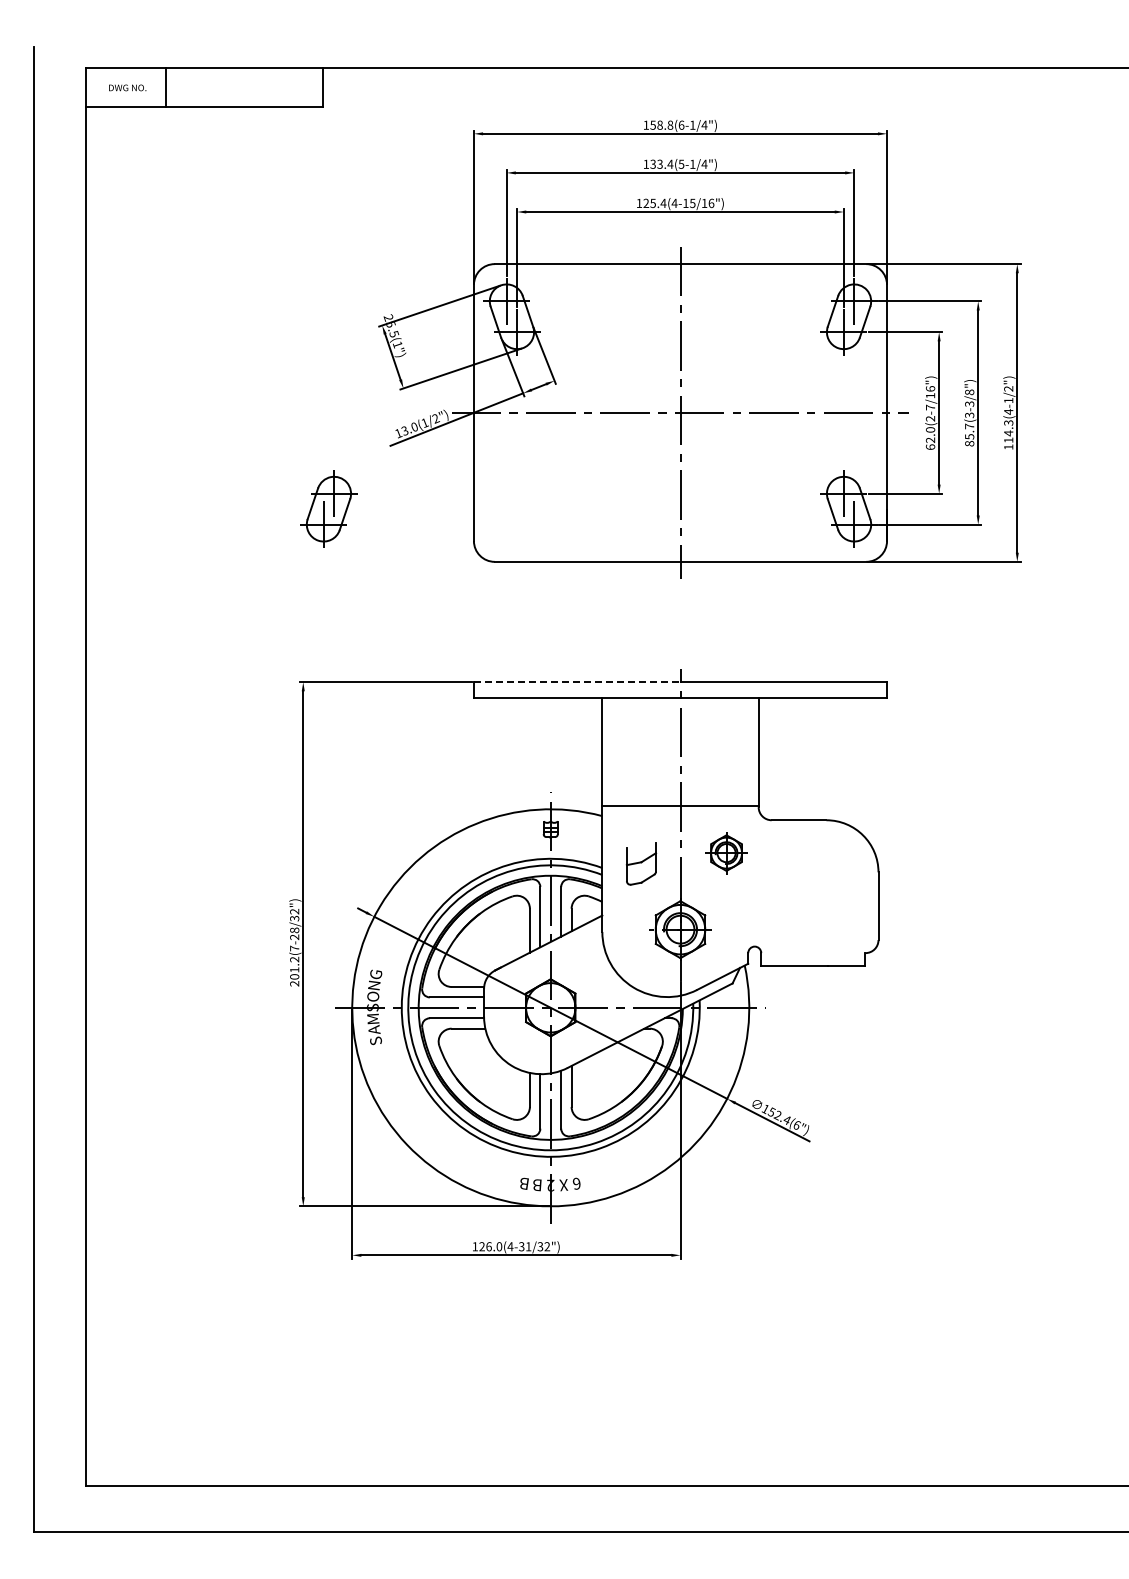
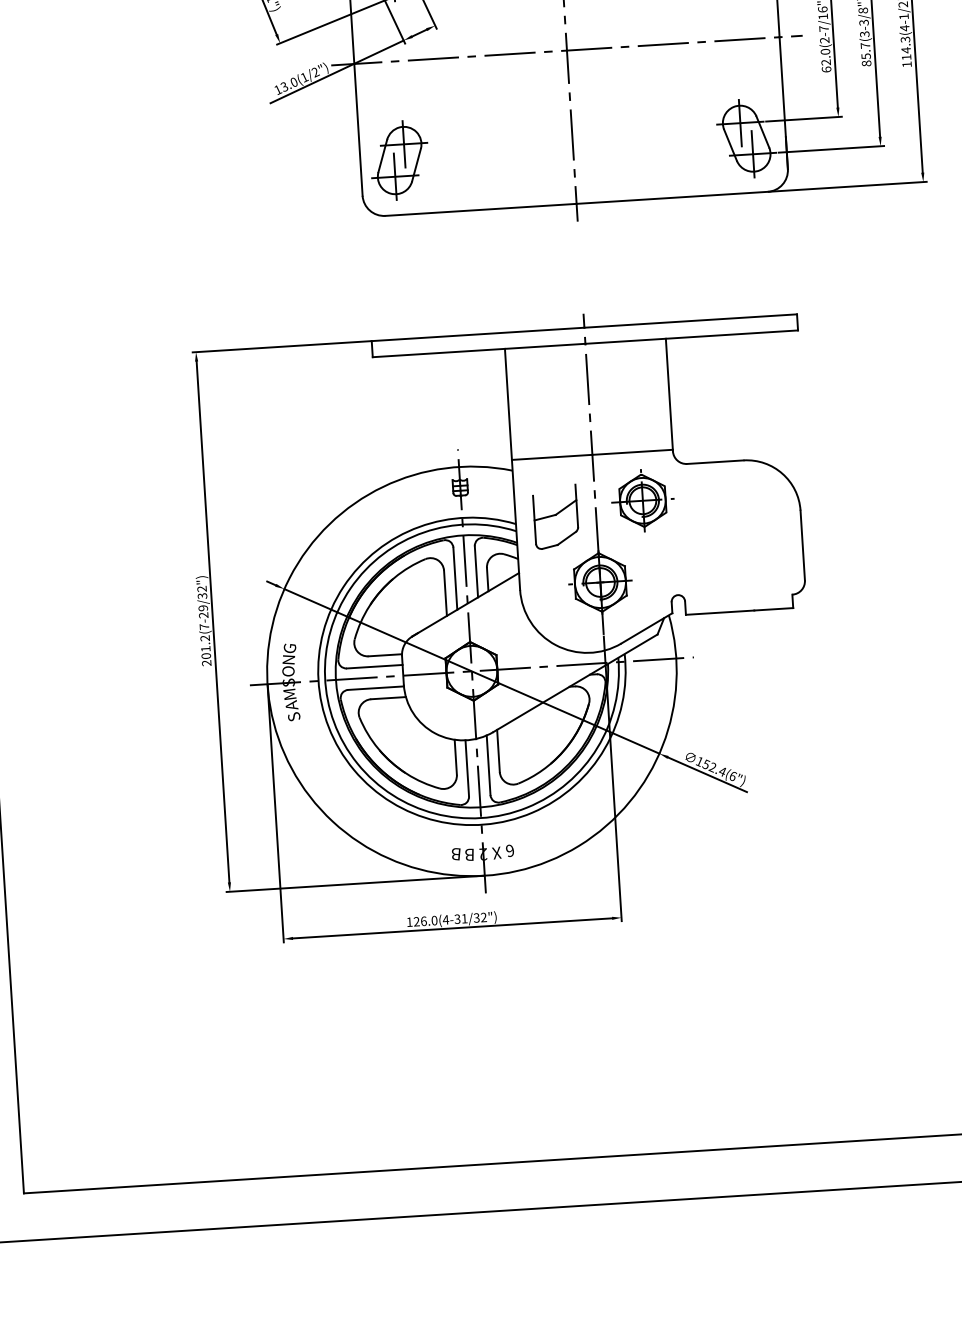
part: (328, 508) -> (399, 159), moved
line: (577, 682) -> (478, 334), dashed -> solid
part: (726, 852) -> (642, 500), size x1.43
part: (641, 863) -> (555, 516), size x1.43
text: (294, 930) -> (203, 608), 201.2(7-28/32") -> 201.2(7-29/32")

